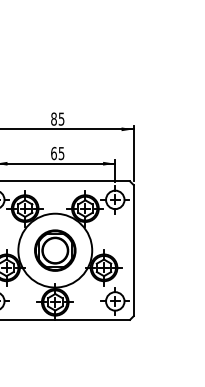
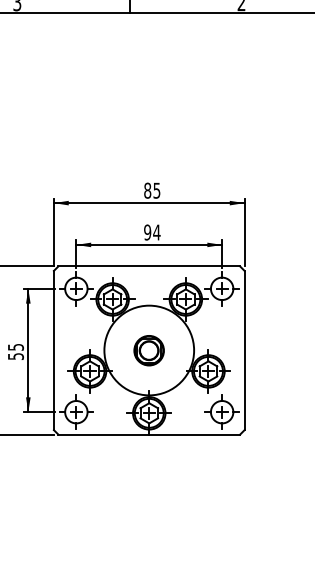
text: (57, 153) -> (152, 232), 65 -> 94
part: (54, 250) -> (148, 350), size x0.6

